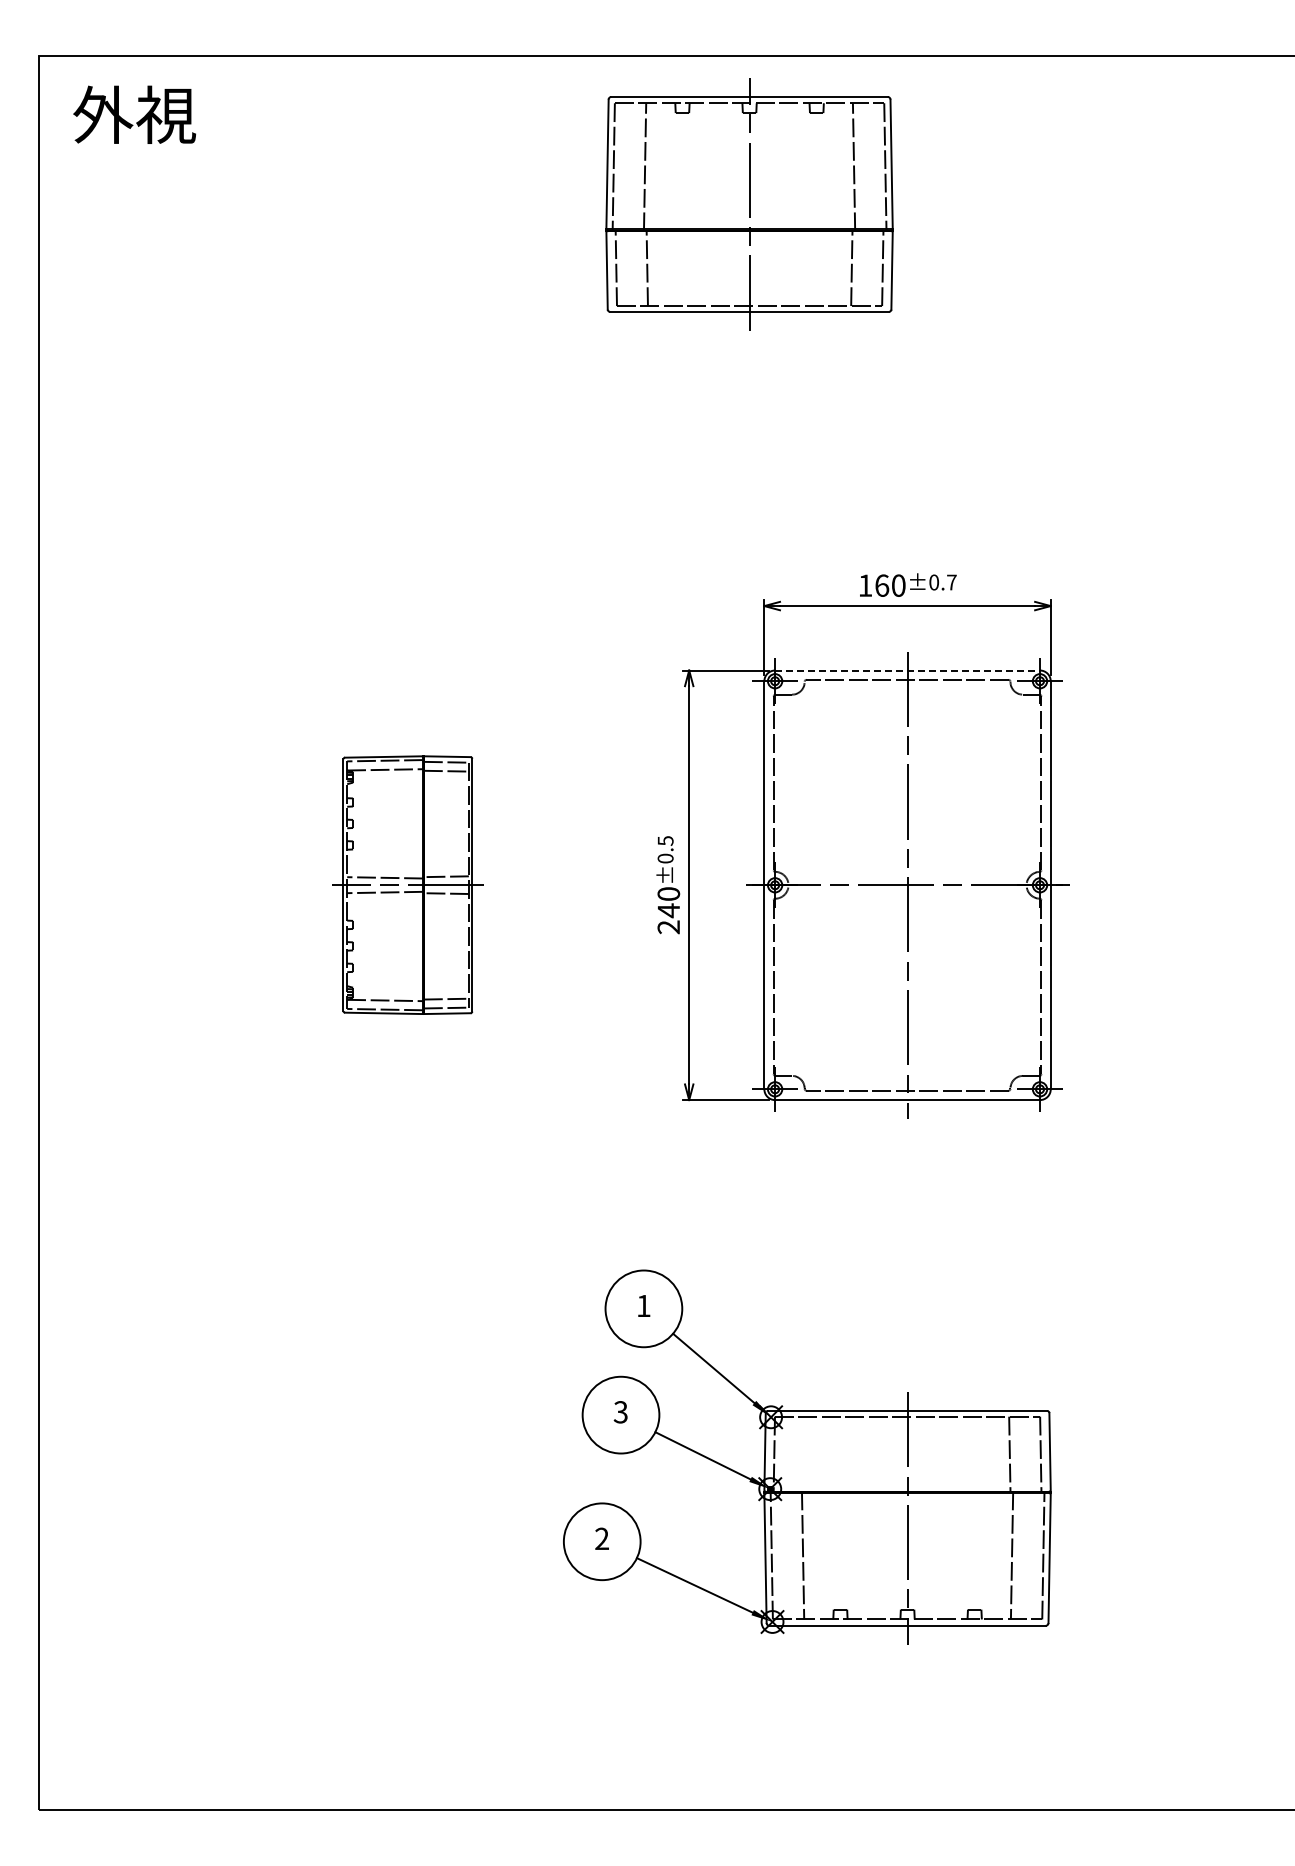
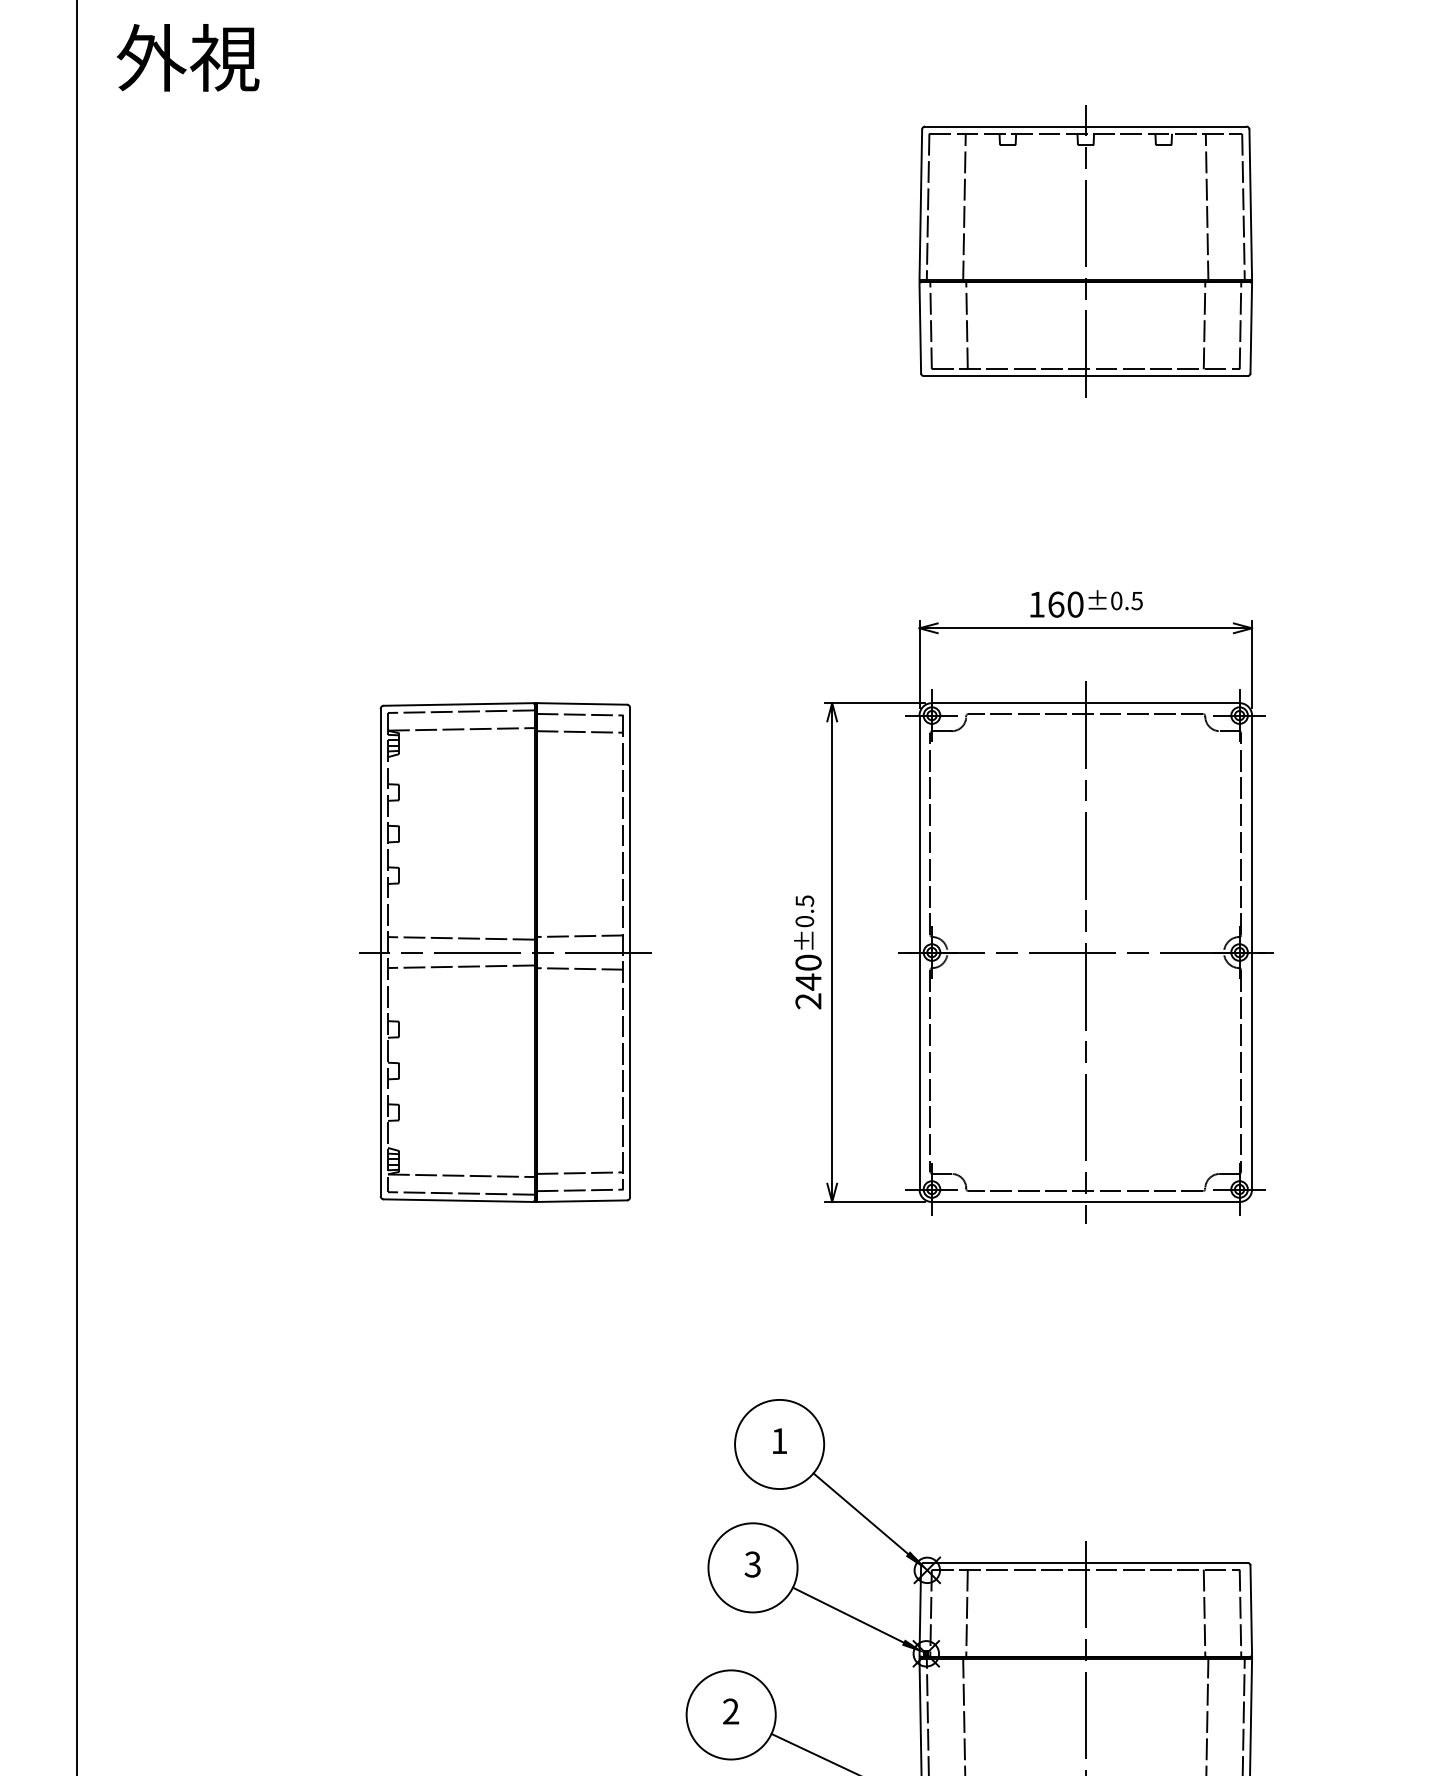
part: (749, 204) -> (1085, 251), moved
text: (951, 582) -> (1136, 600), ±0.7 -> ±0.5
line: (908, 670) -> (1086, 703), dashed -> solid
part: (407, 884) -> (505, 951), size x1.67
line: (804, 1453) -> (966, 1612), added

